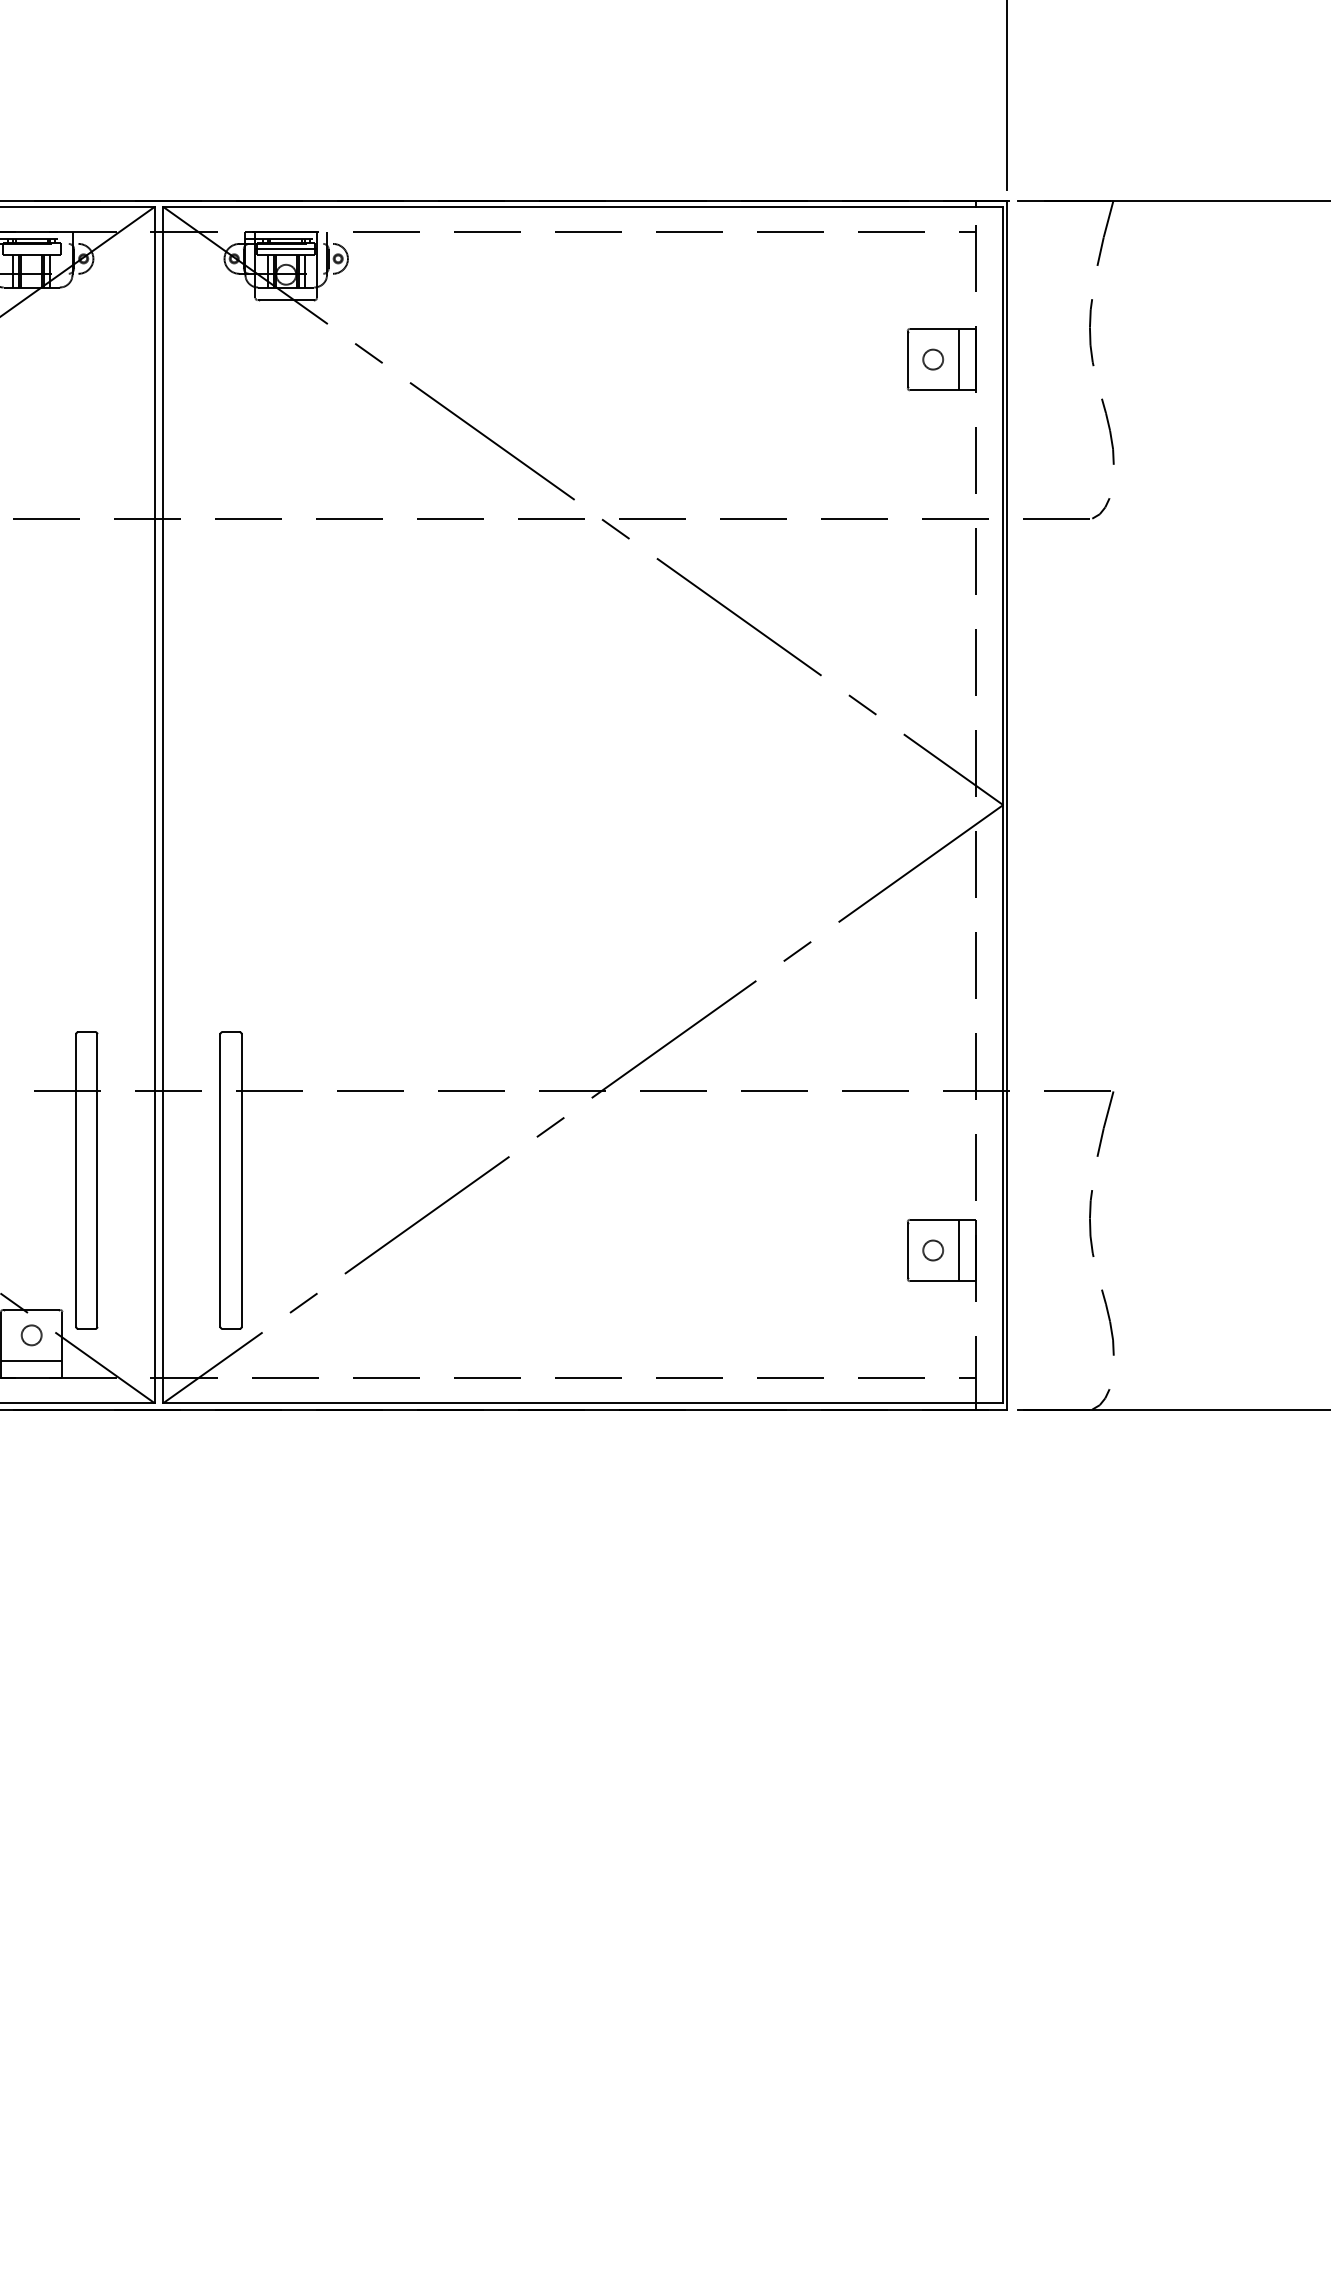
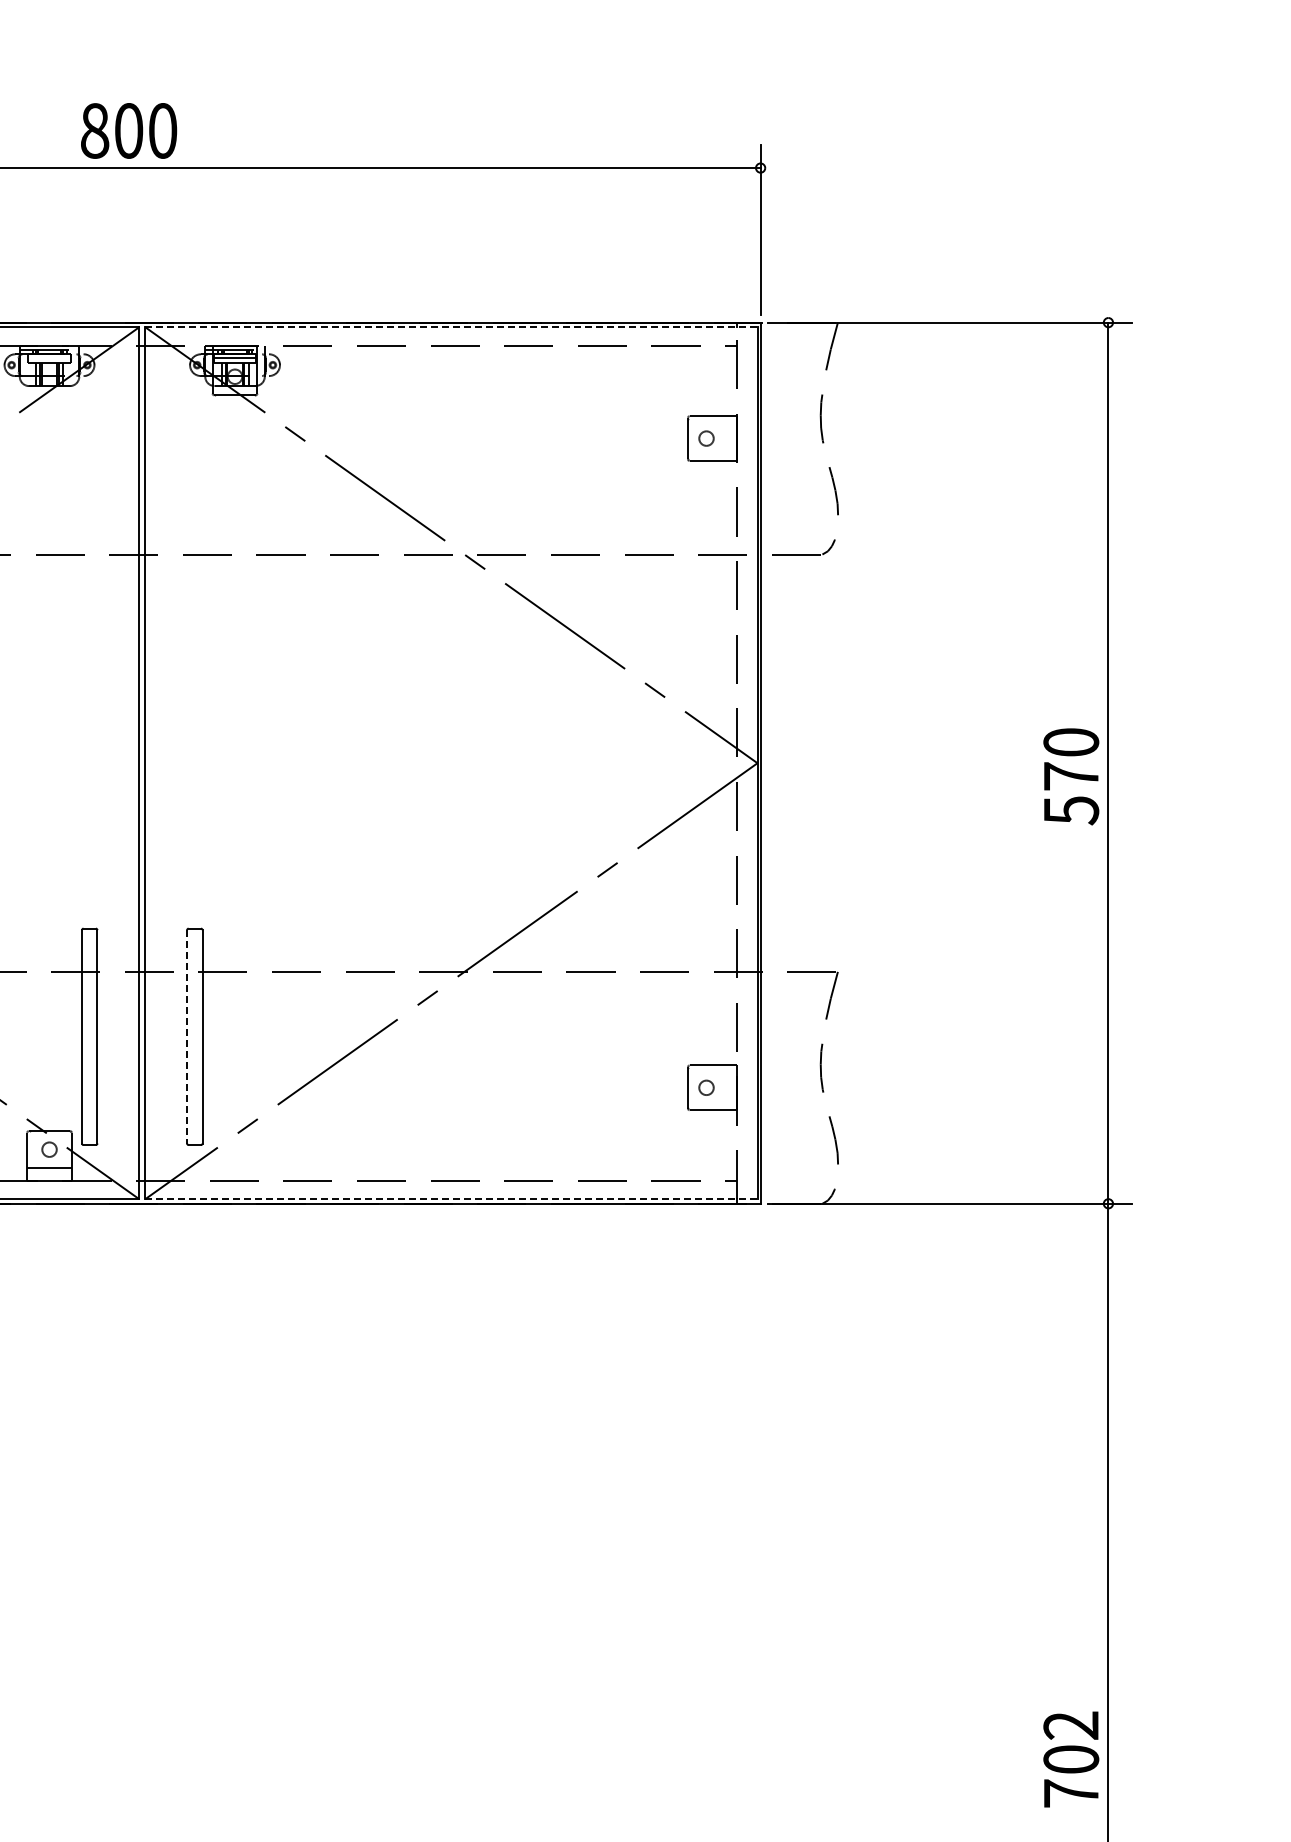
line: (583, 207) -> (451, 327), solid -> dashed
line: (959, 359) -> (725, 438), removed
line: (221, 1180) -> (187, 1036), solid -> dashed
line: (959, 1250) -> (725, 1087), removed
line: (583, 1403) -> (451, 1199), solid -> dashed

